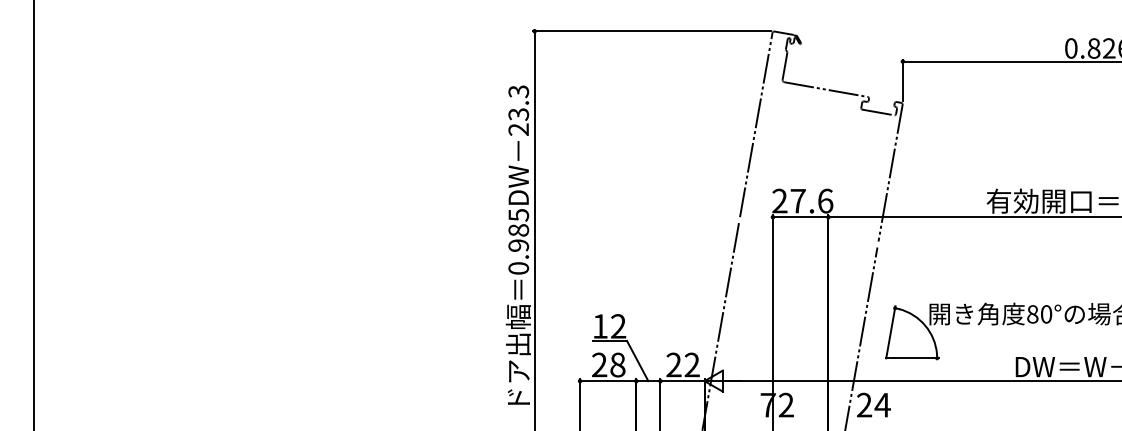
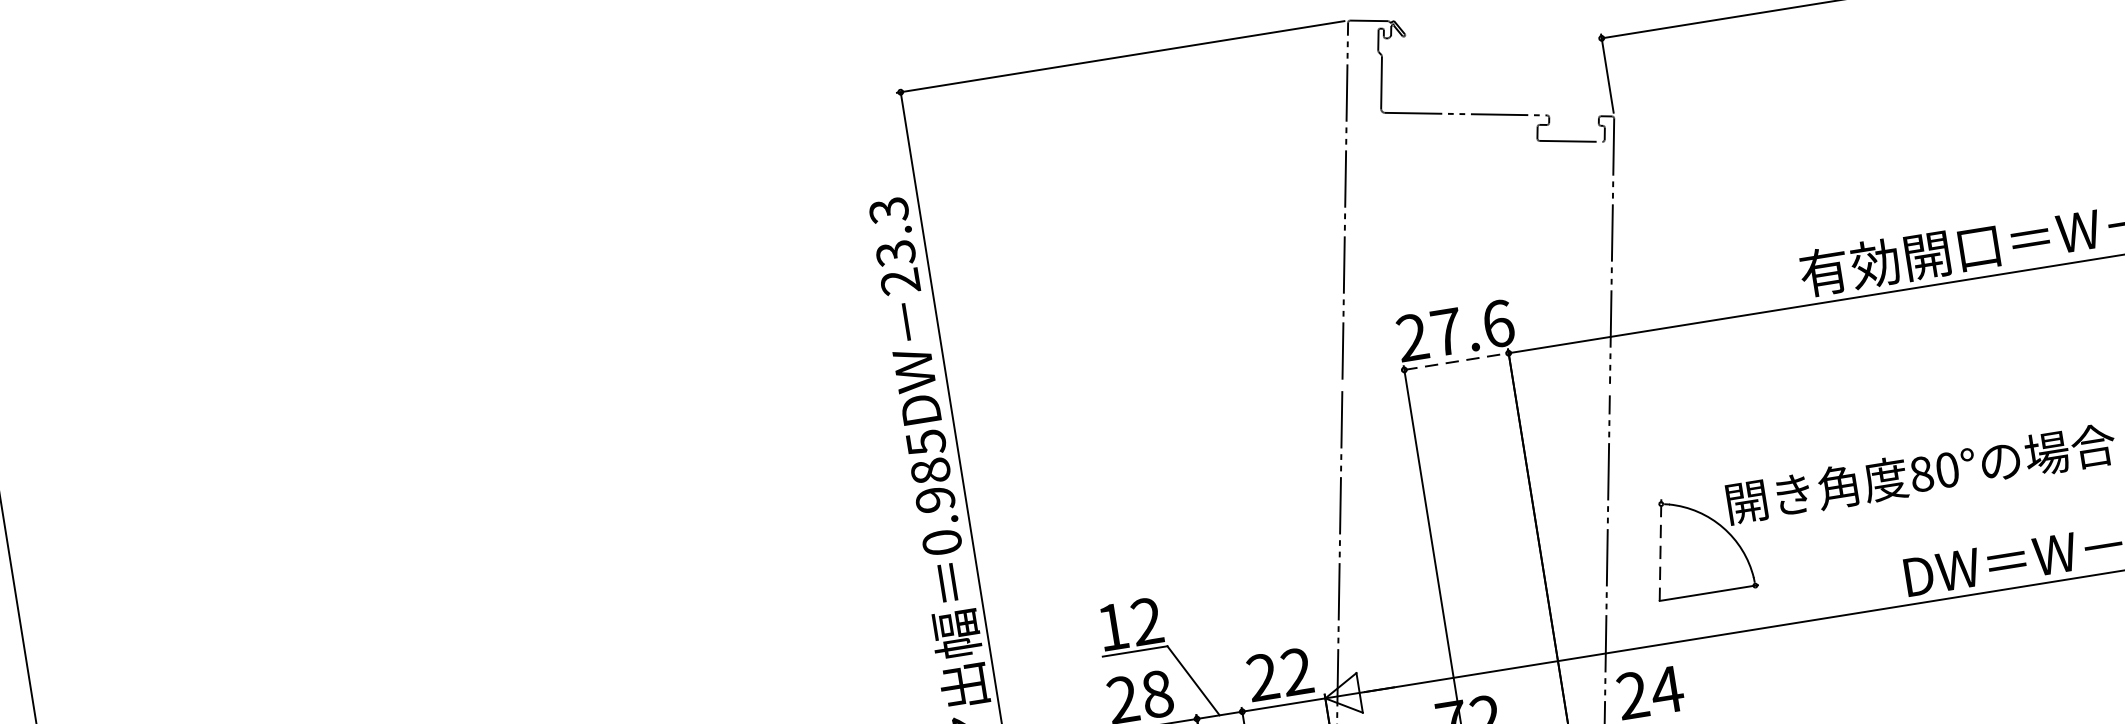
line: (800, 217) -> (1456, 362), solid -> dashed
line: (890, 333) -> (1660, 552), solid -> dashed

